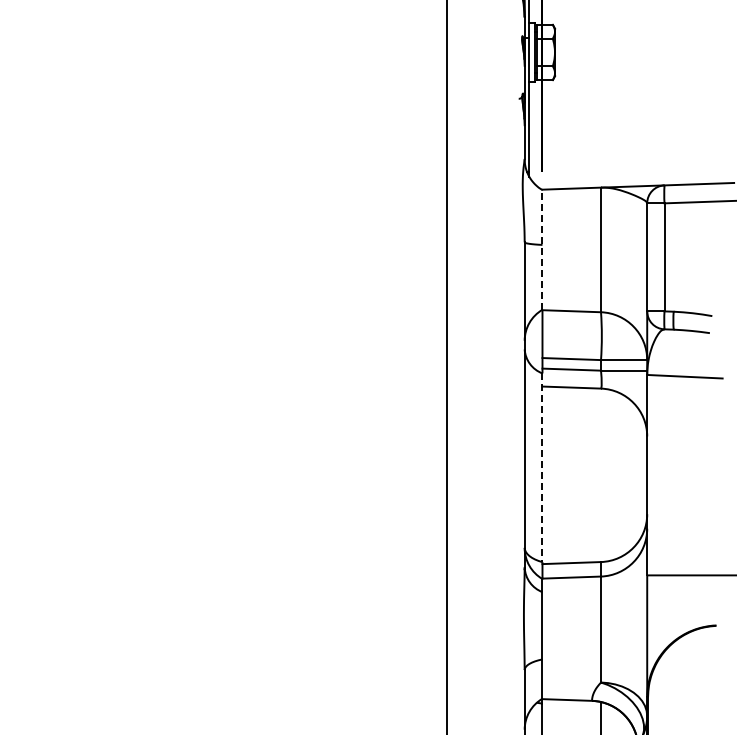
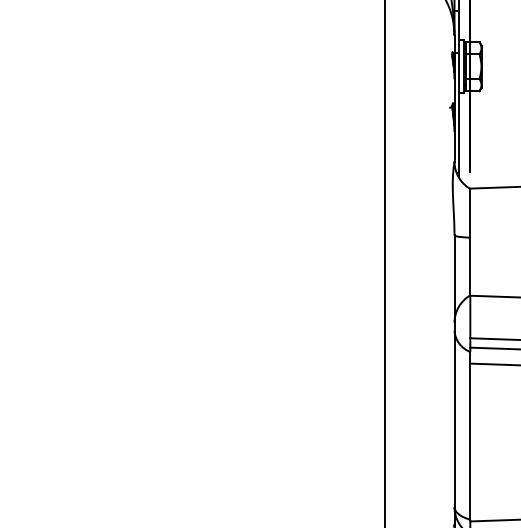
line: (542, 249) -> (470, 241), dashed -> solid
line: (542, 468) -> (470, 436), dashed -> solid

